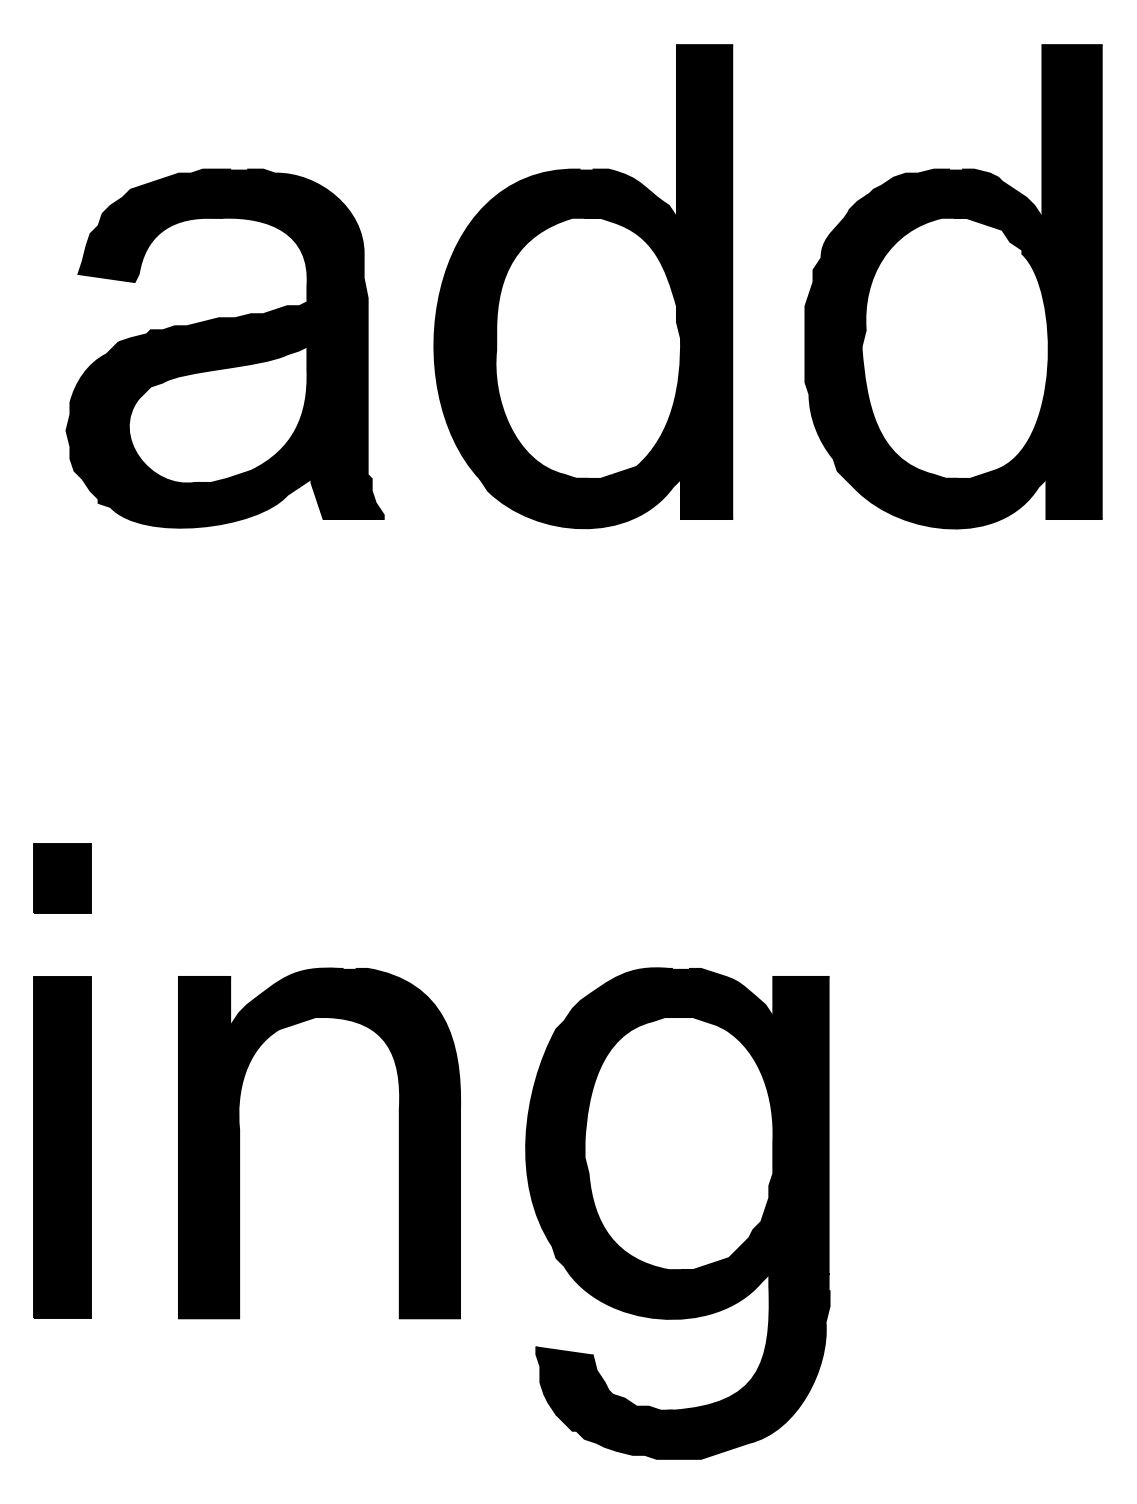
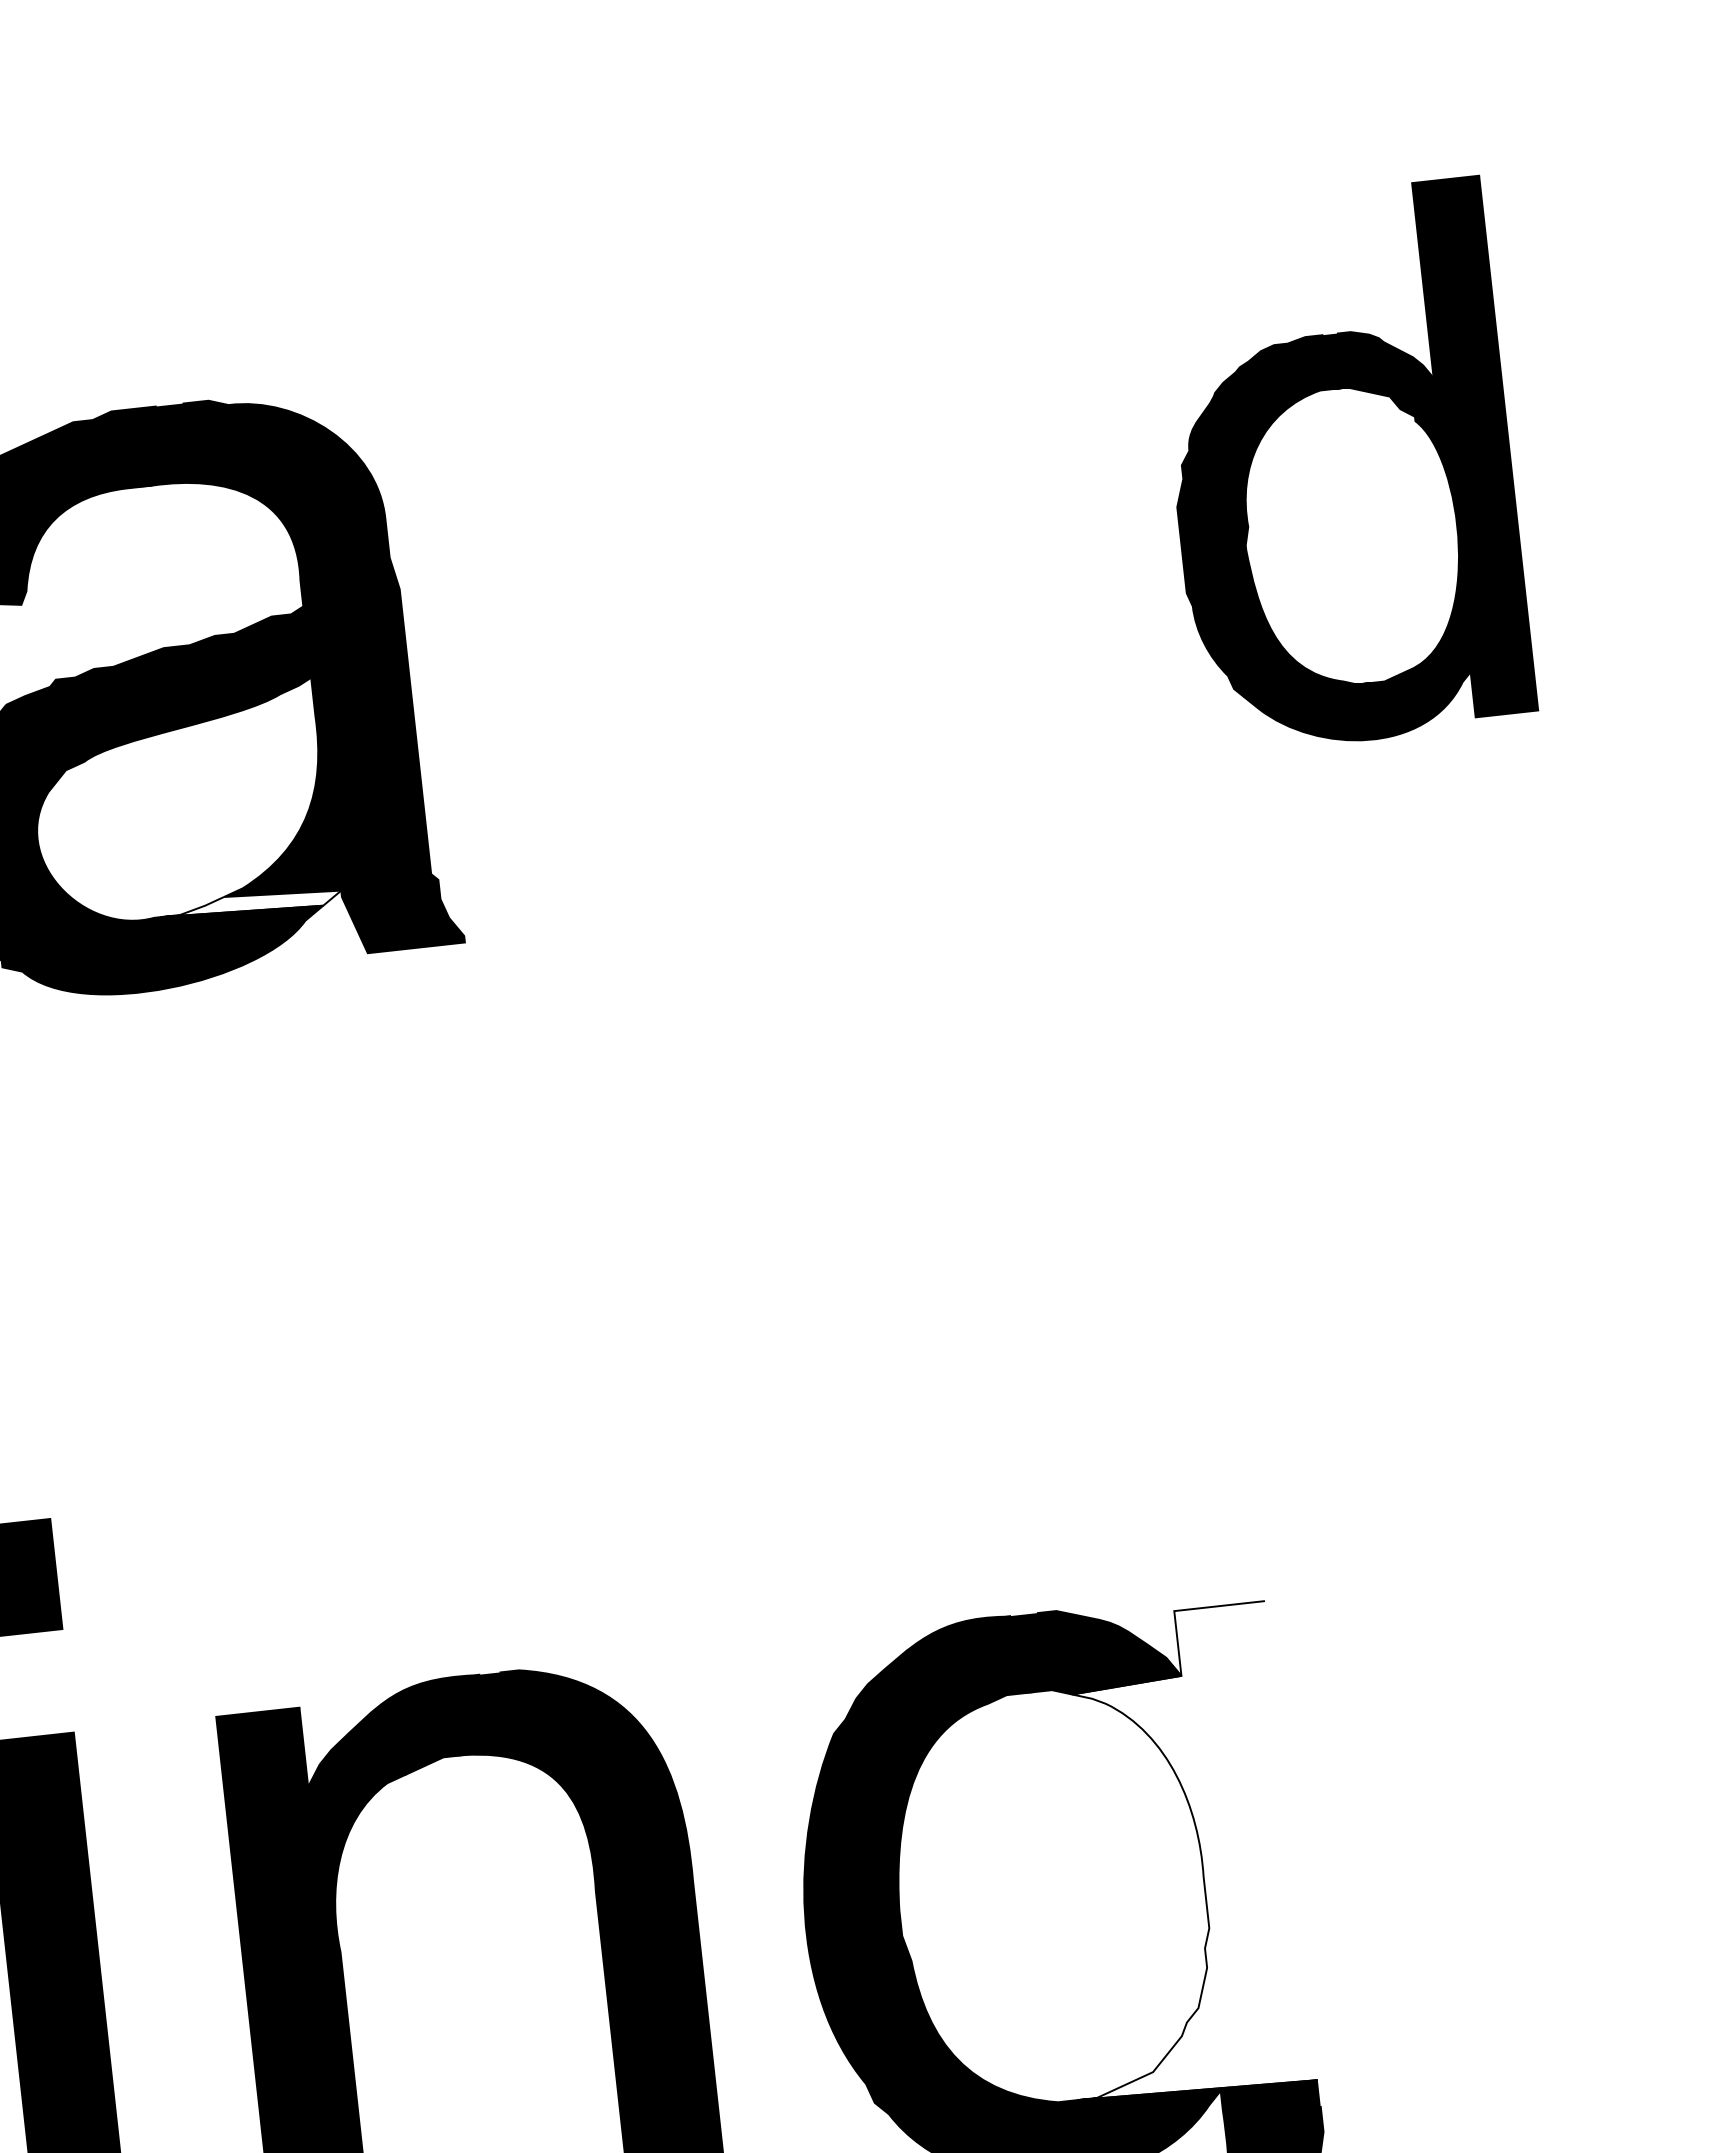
part: (583, 286) -> (745, 532), removed
part: (953, 286) -> (1341, 466), size x0.7
fill: (254, 480) -> (249, 903), removed
fill: (754, 1125) -> (1170, 1853), removed

